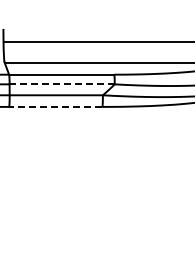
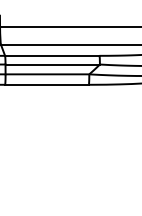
line: (62, 84) -> (53, 64), dashed -> solid
line: (55, 106) -> (46, 84), dashed -> solid

